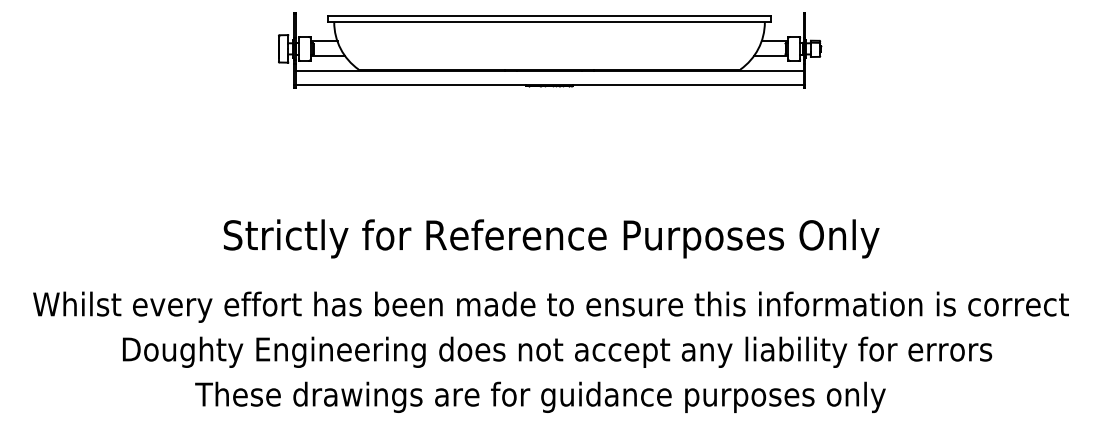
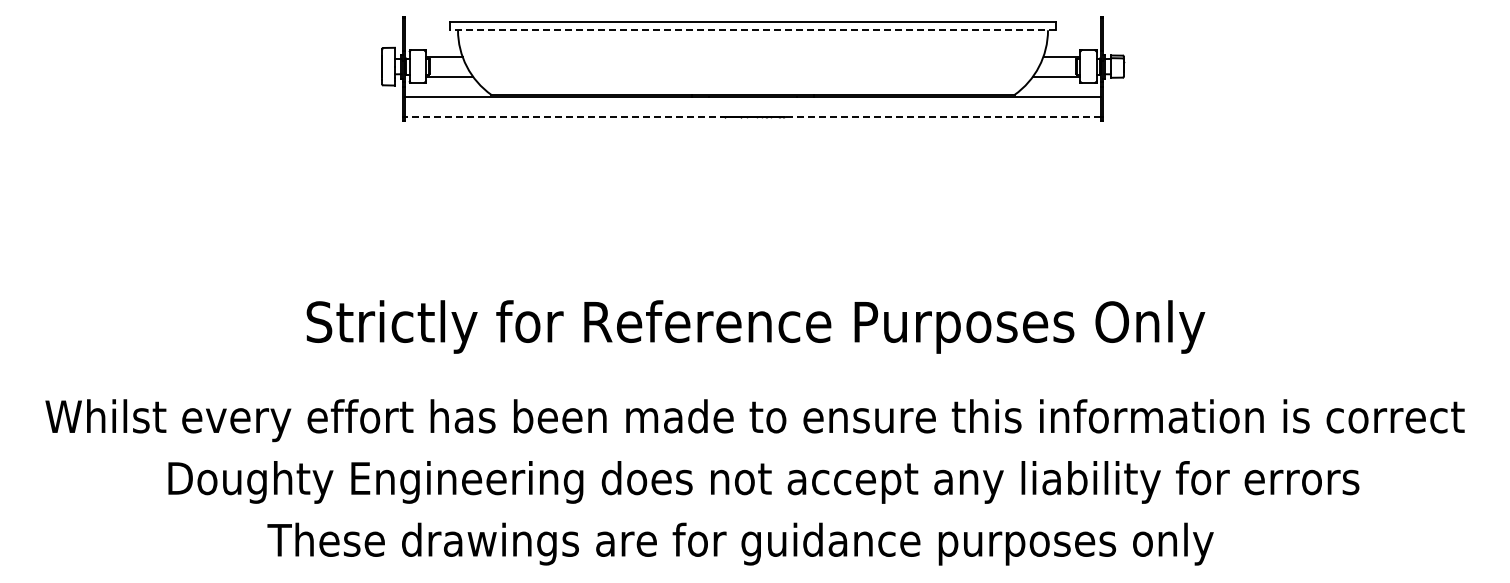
line: (549, 22) -> (752, 30), solid -> dashed
line: (549, 85) -> (753, 116), solid -> dashed

